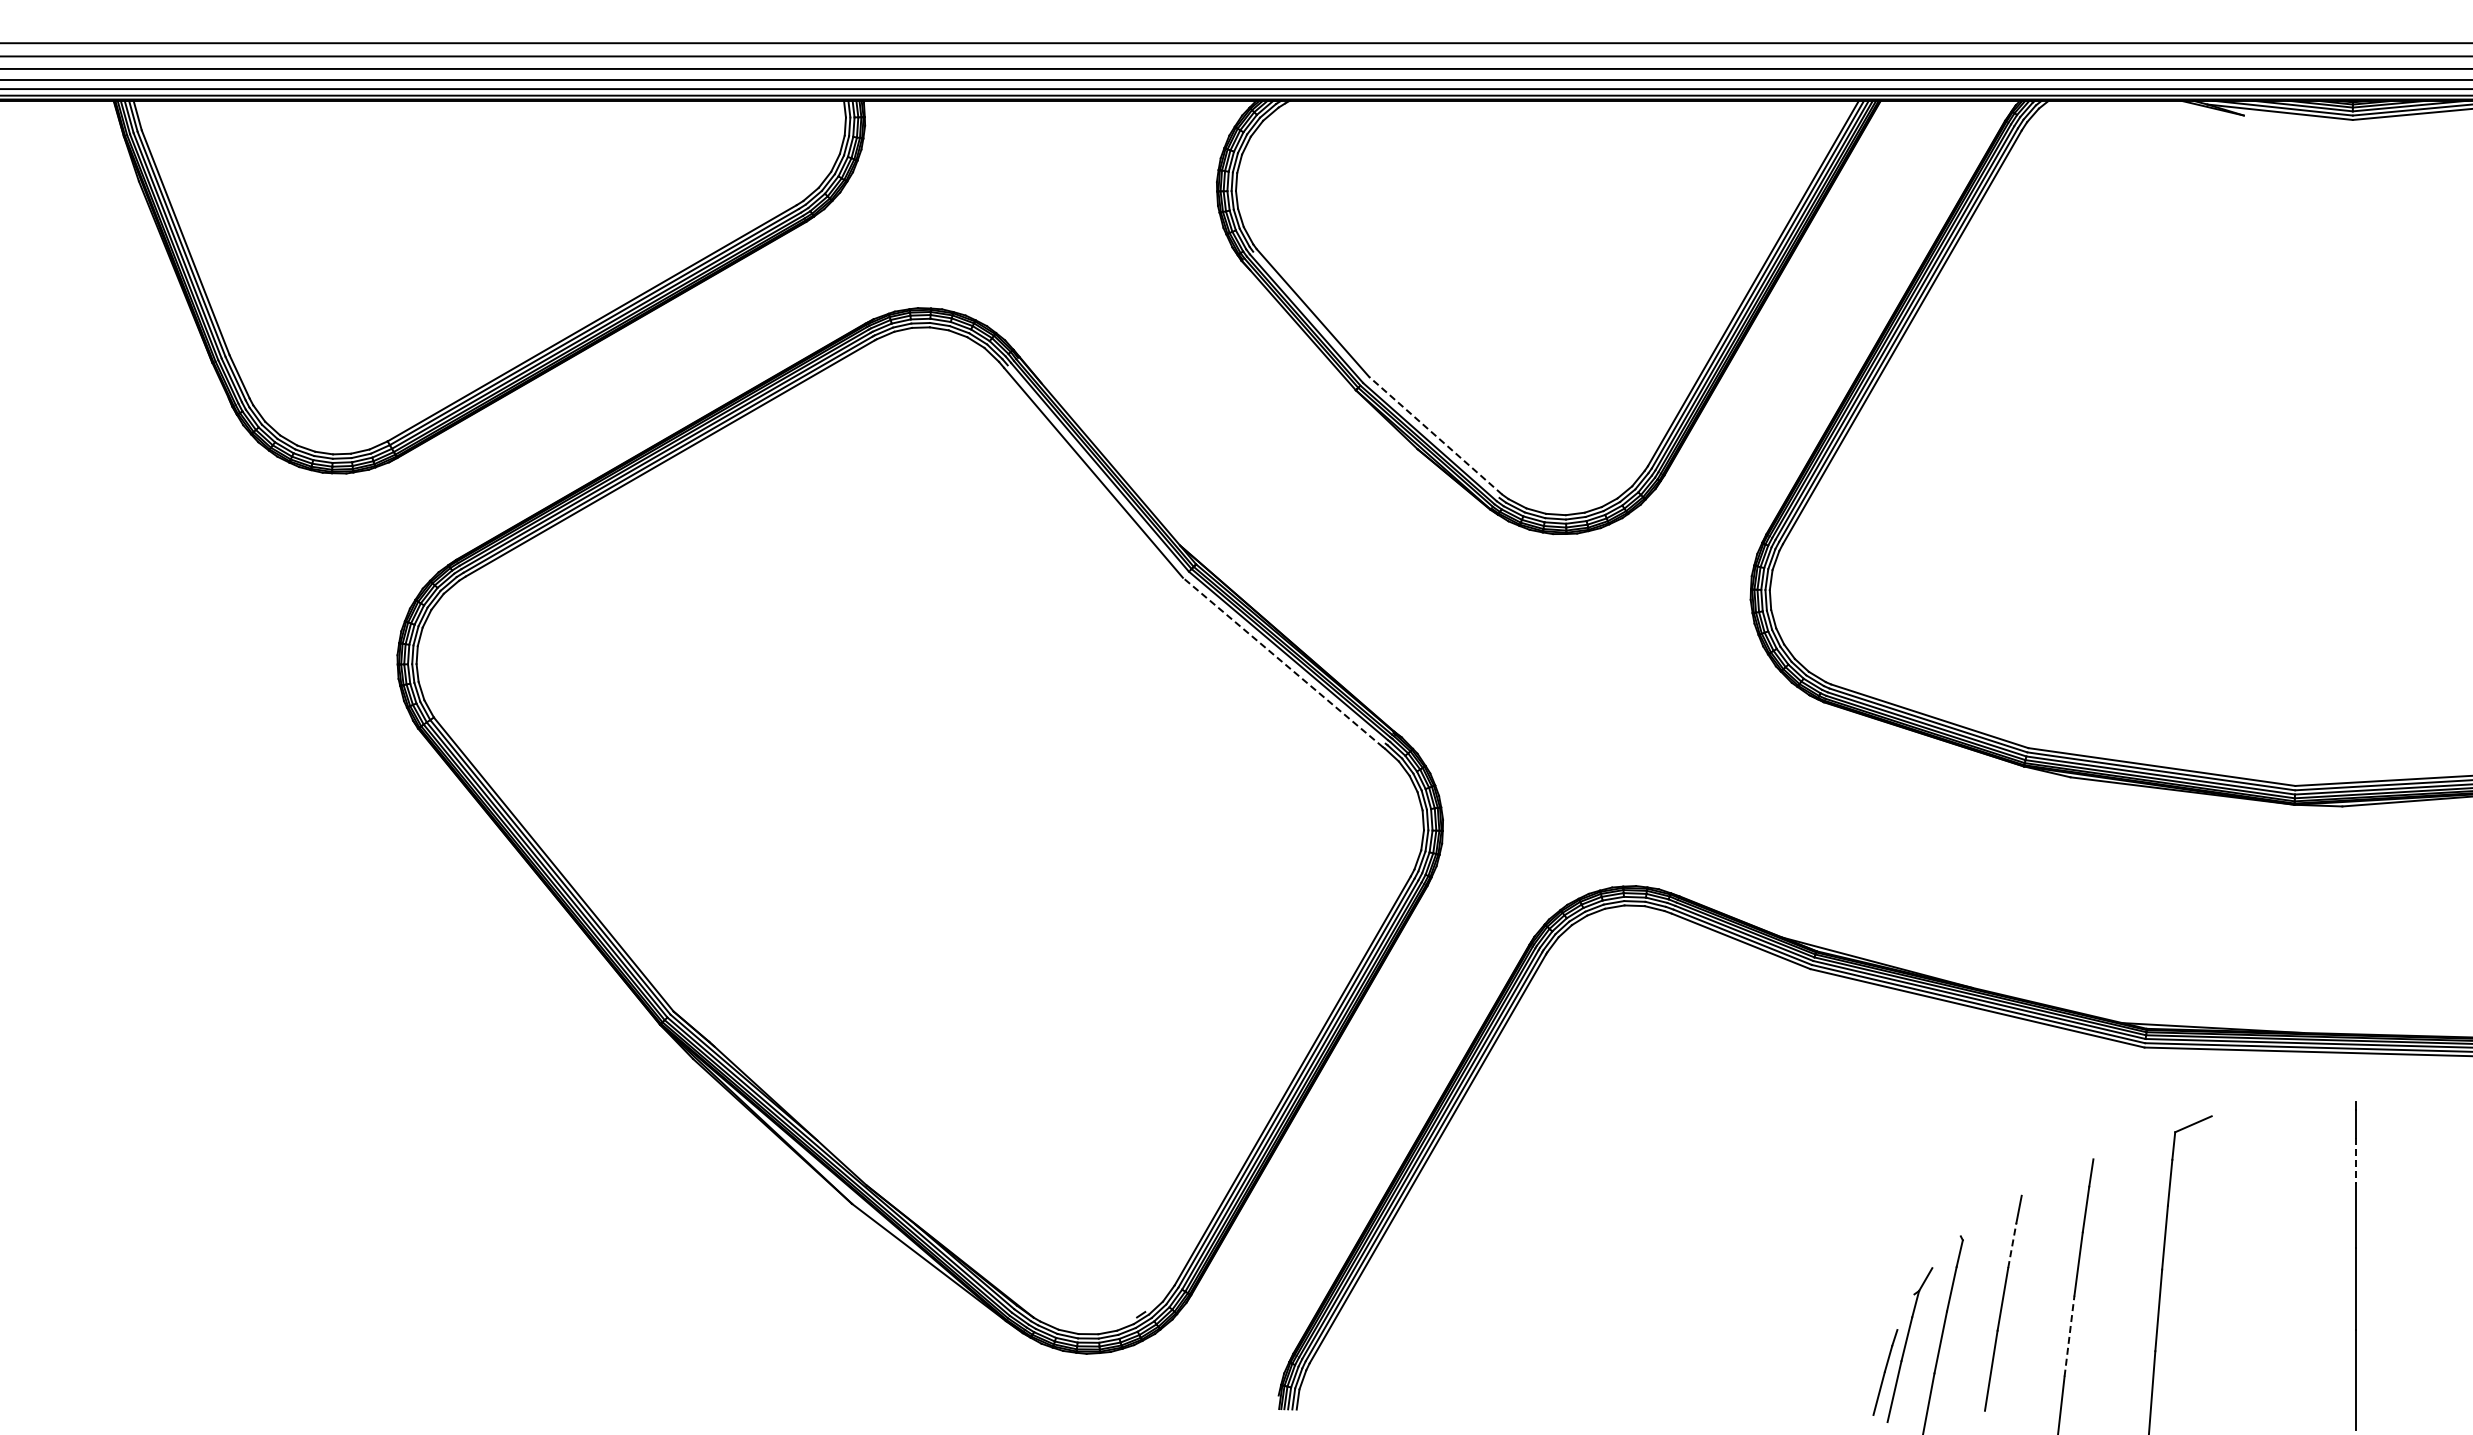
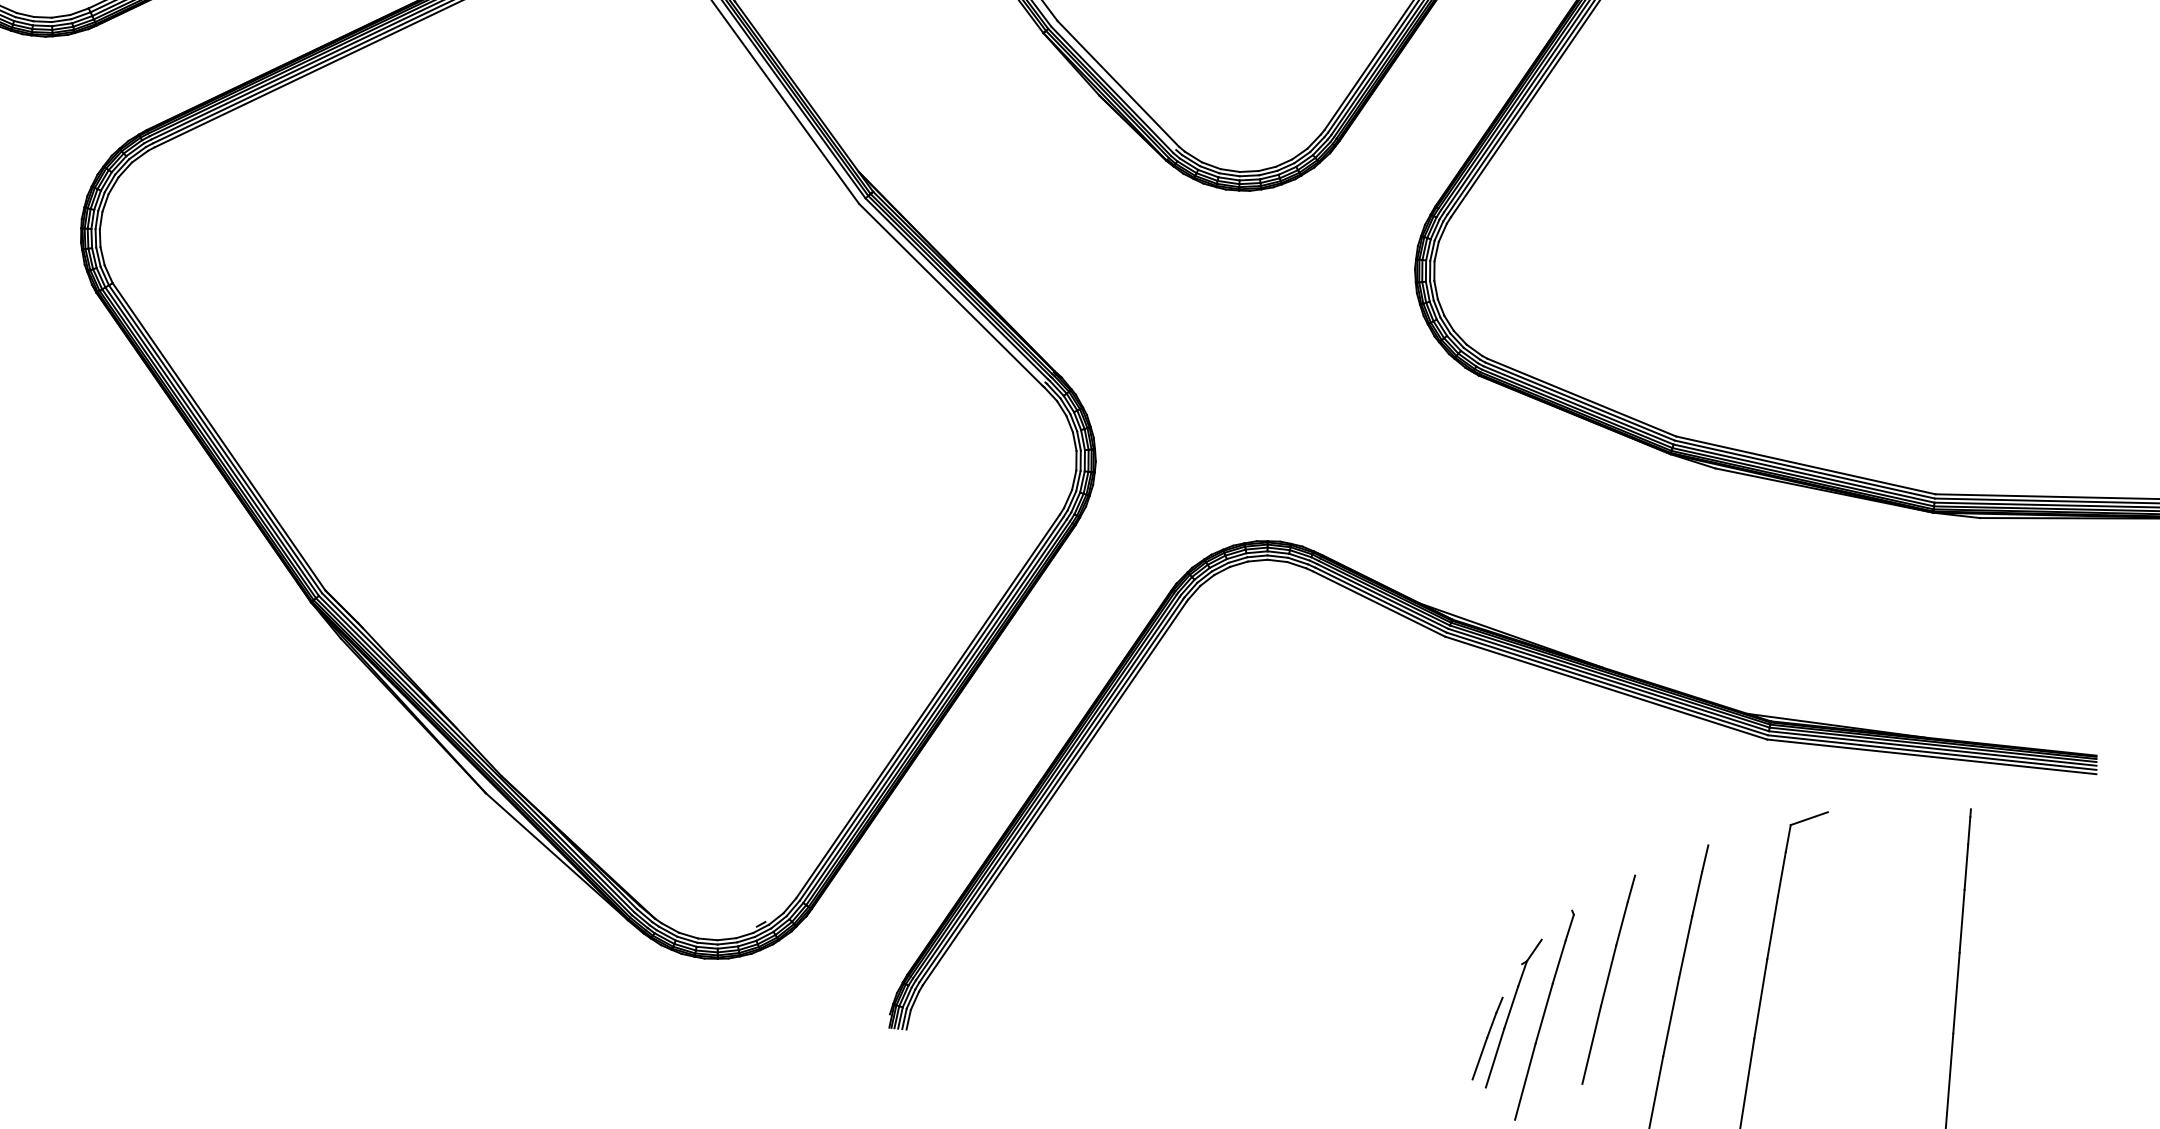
line: (1435, 435) -> (1118, 83), dashed -> solid
line: (1282, 662) -> (950, 294), dashed -> solid
line: (2356, 1161) -> (1966, 867), dashed -> solid
line: (2012, 1245) -> (1622, 923), dashed -> solid
line: (2069, 1336) -> (1671, 1017), dashed -> solid

